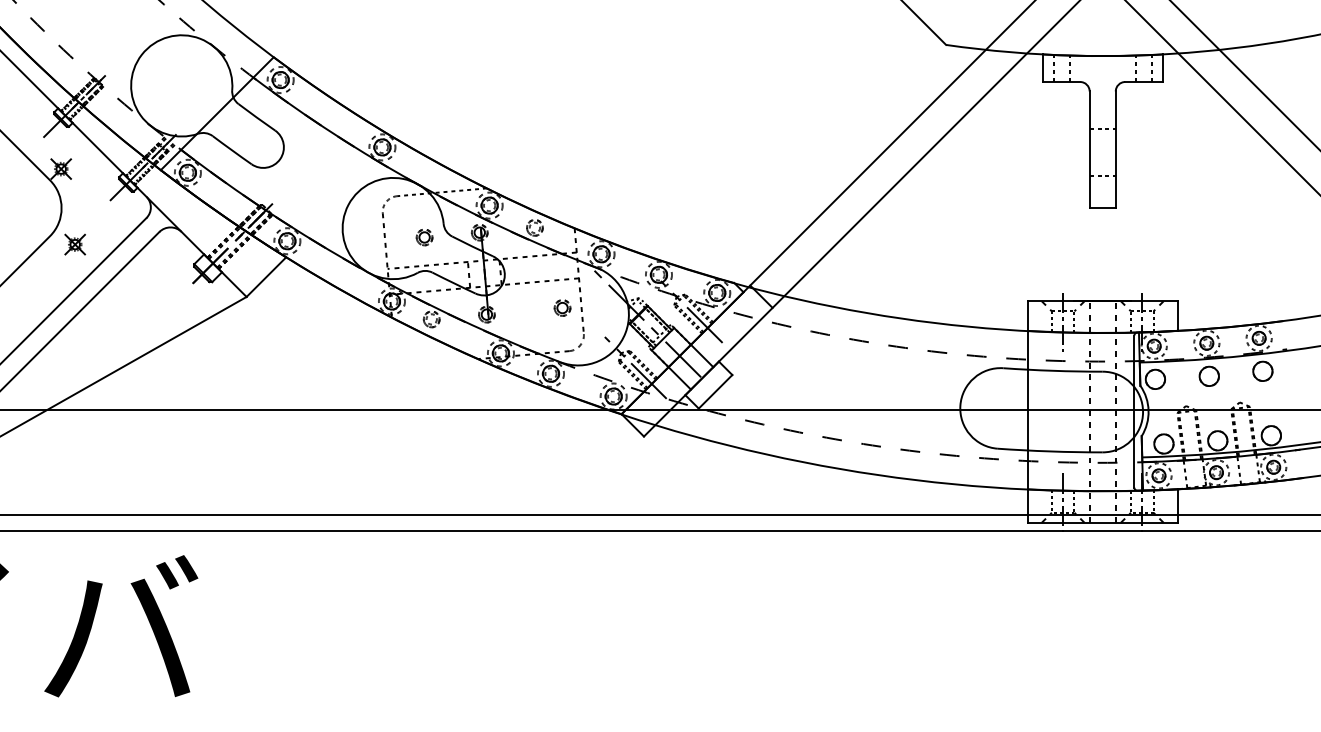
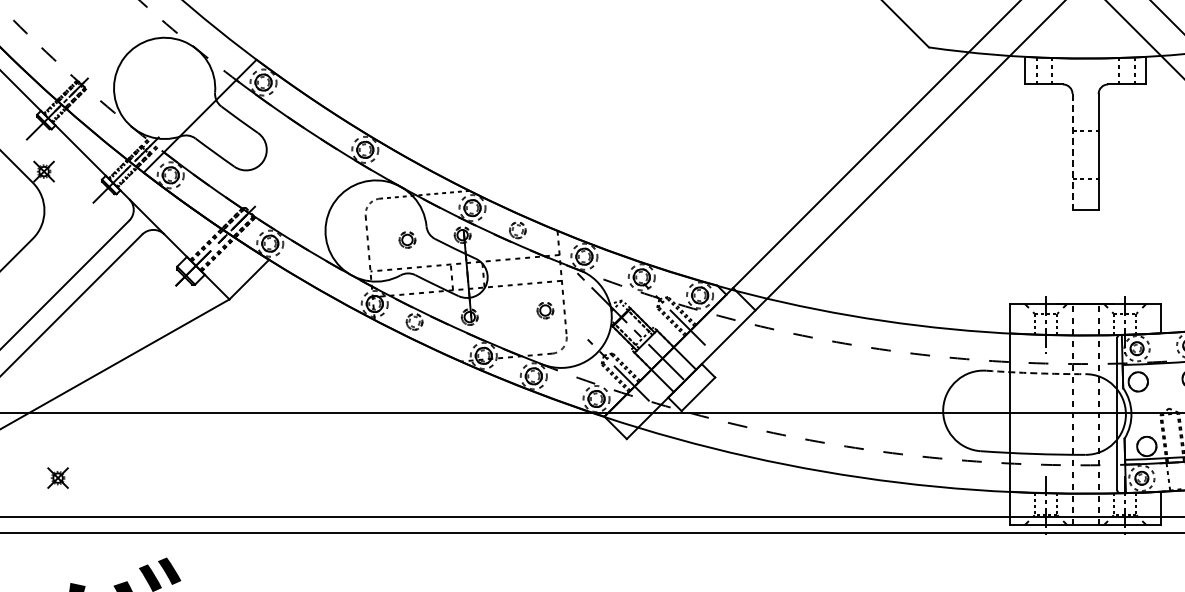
line: (1089, 150) -> (1072, 152), solid -> dashed
part: (75, 244) -> (58, 477), moved
arc: (1053, 370) -> (1036, 372), solid -> dashed

